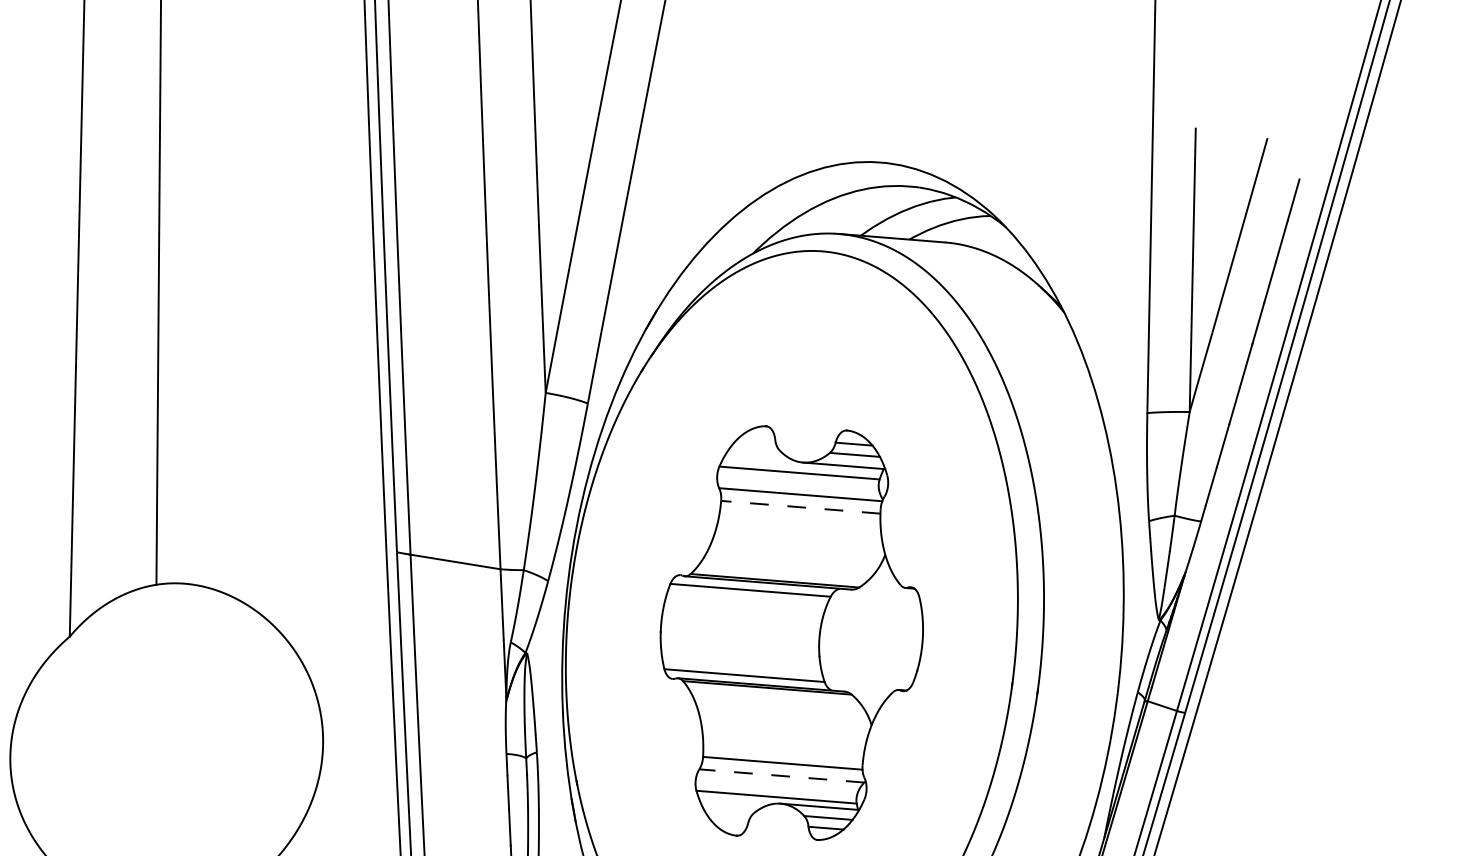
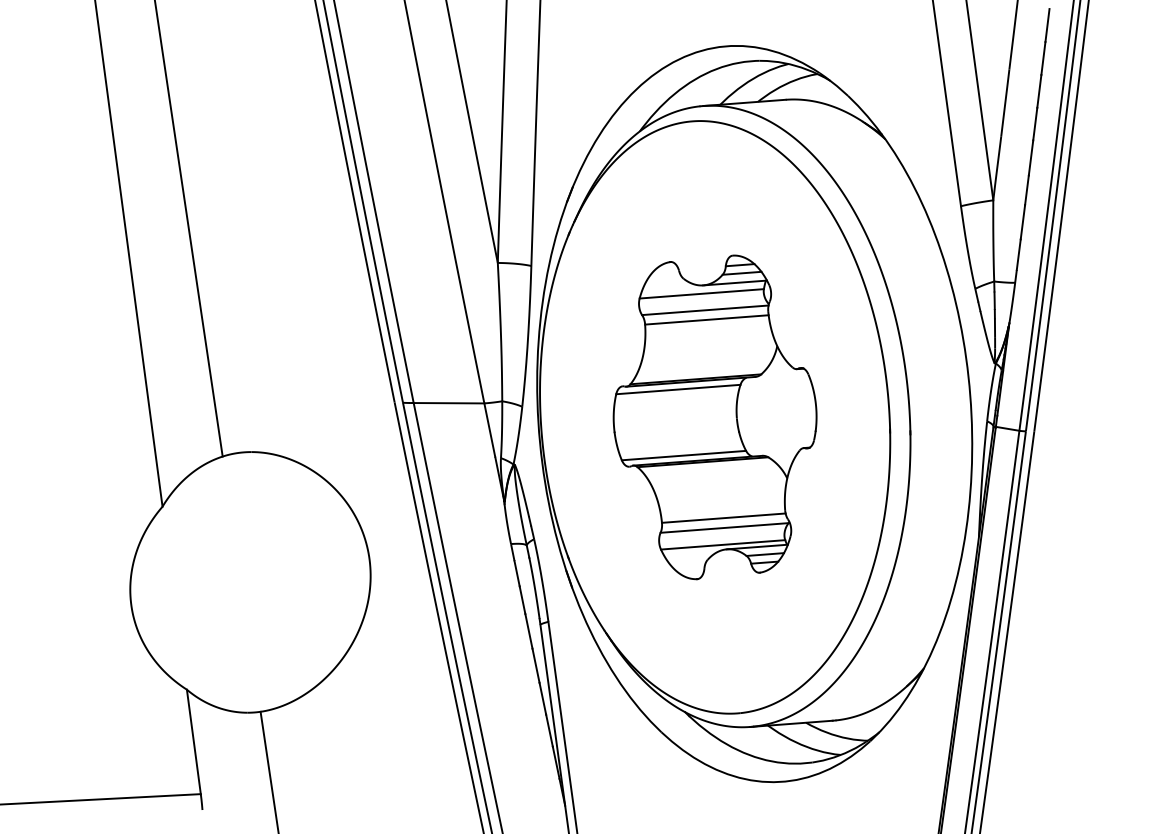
line: (800, 506) -> (706, 319), dashed -> solid
line: (781, 776) -> (724, 528), dashed -> solid

